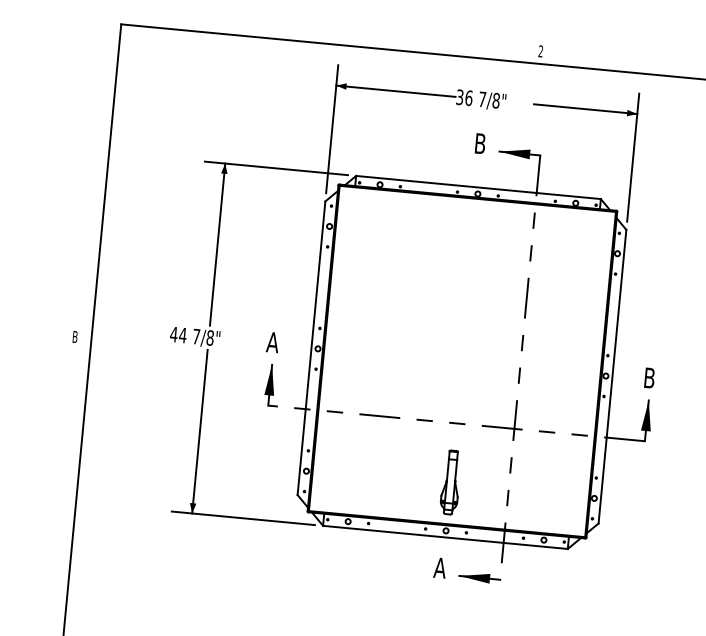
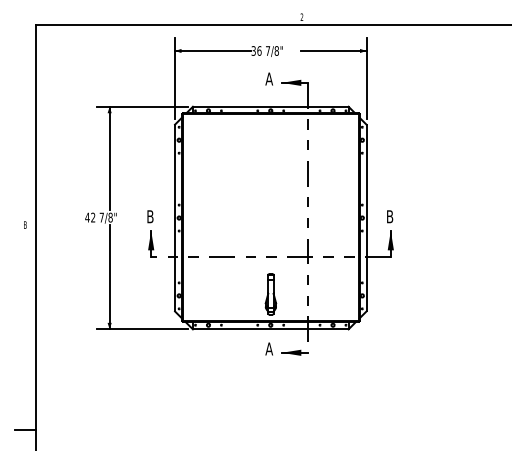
text: (480, 142) -> (269, 78), B -> A
text: (181, 335) -> (92, 217), 44 -> 42
text: (273, 342) -> (150, 216), A -> B

